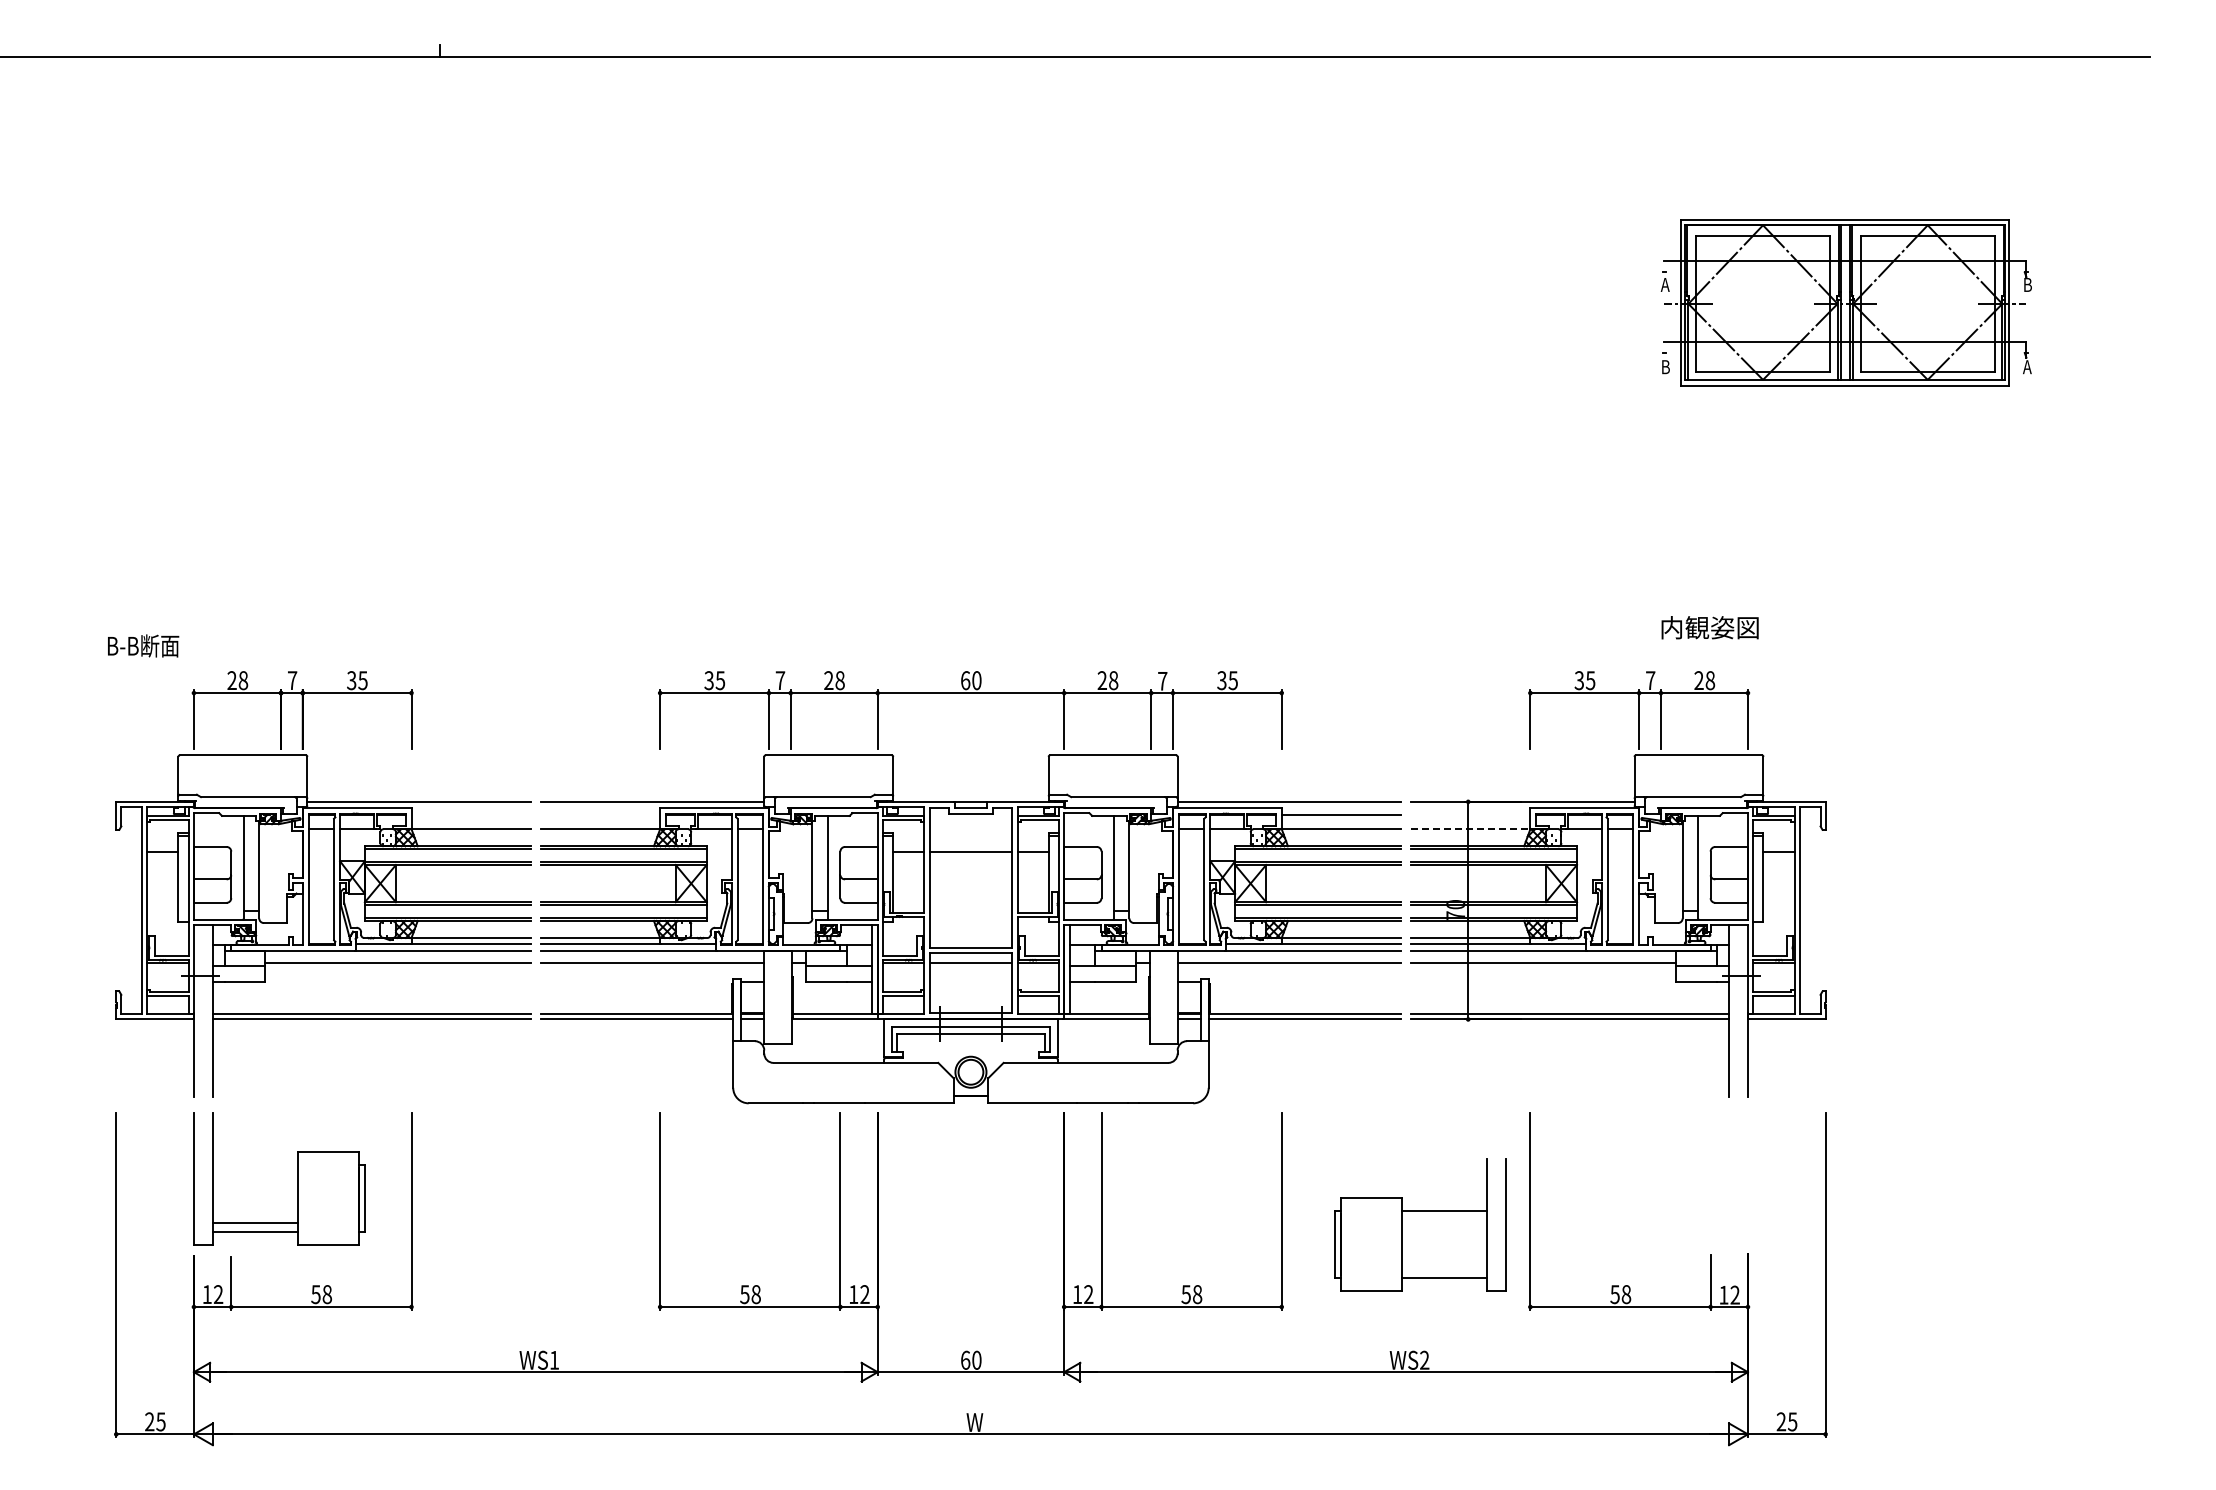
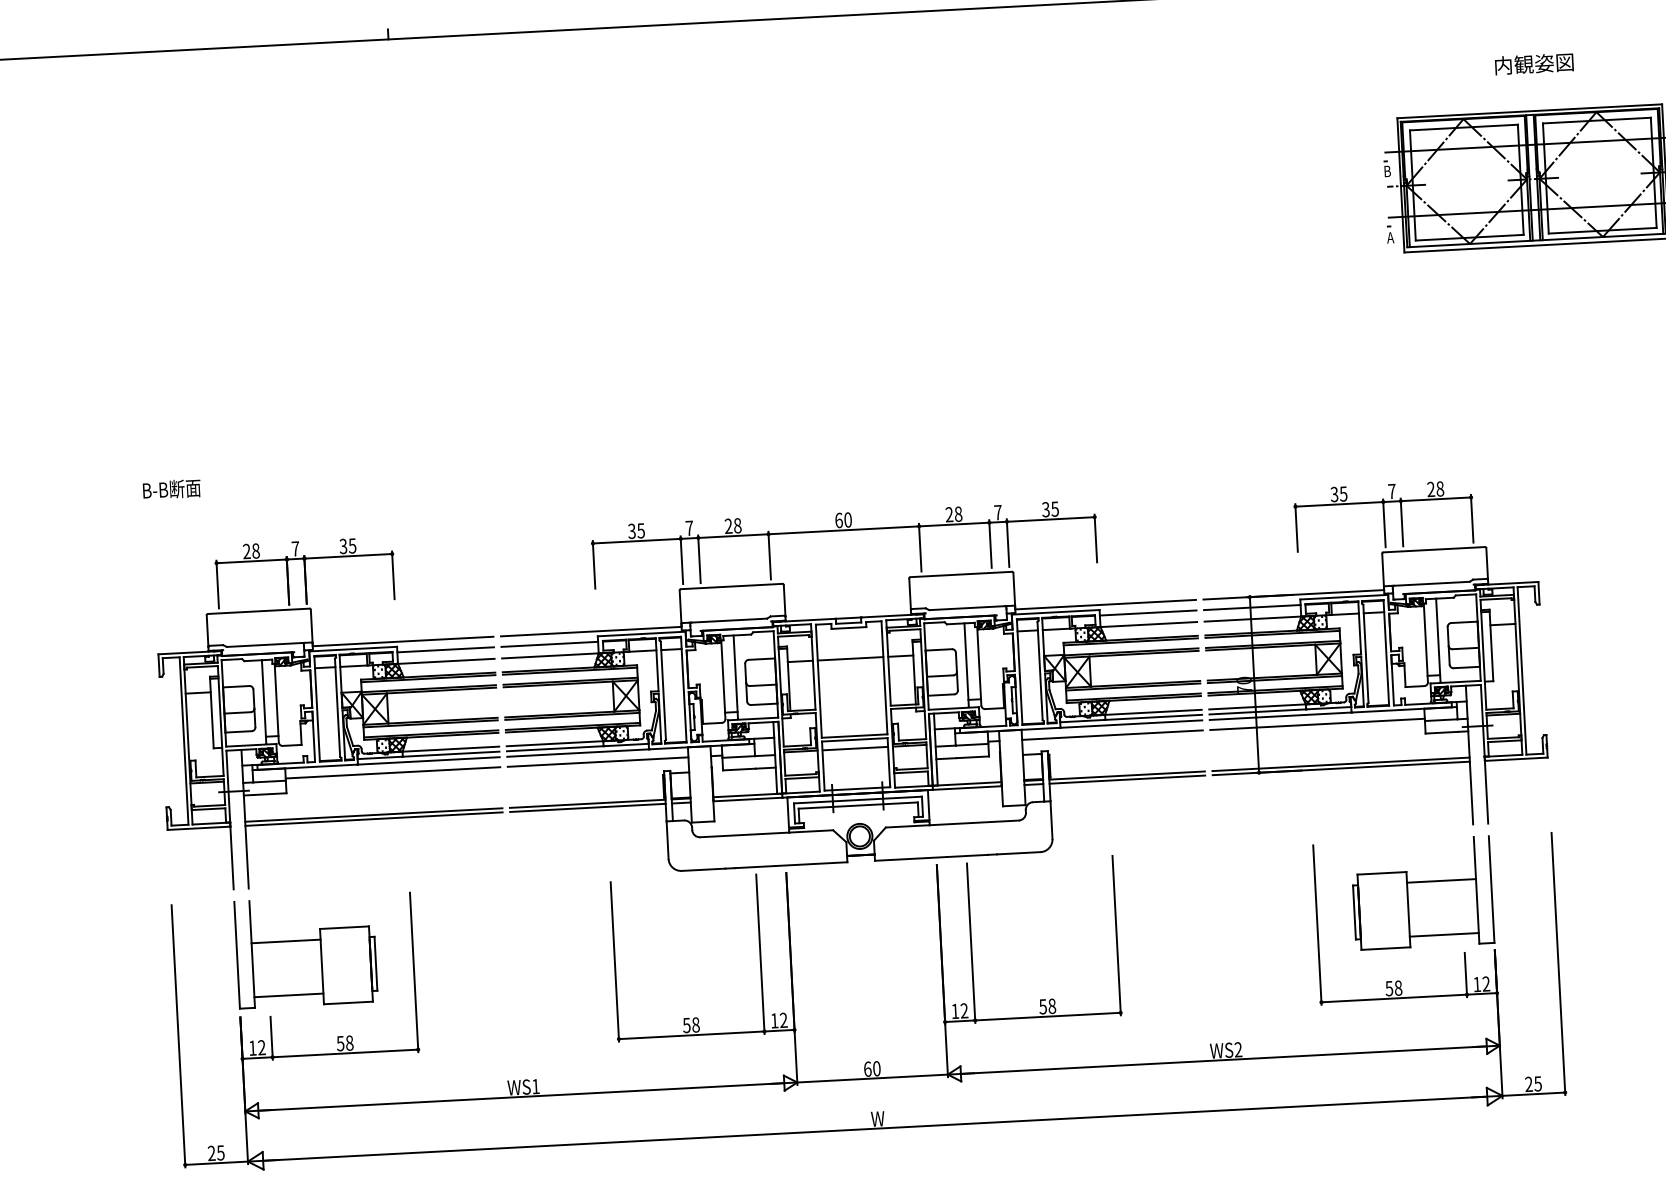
text: (1664, 284) -> (1386, 171), A -> B
text: (1664, 367) -> (1389, 238), B -> A
text: (1709, 627) -> (1533, 63), moved
text: (143, 645) -> (171, 488), moved
line: (471, 814) -> (445, 649), added
line: (600, 814) -> (549, 644), added
line: (1470, 814) -> (1252, 607), added
line: (1471, 829) -> (1253, 619), dashed -> solid
line: (255, 1222) -> (286, 941), moved
part: (1420, 1224) -> (1422, 892), moved

